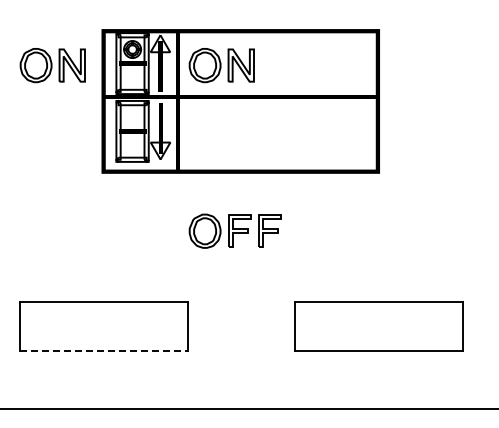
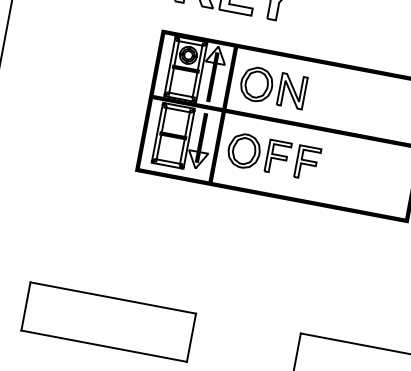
part: (52, 65) -> (106, 56), removed
part: (234, 230) -> (273, 155), moved
line: (104, 351) -> (104, 346), dashed -> solid

